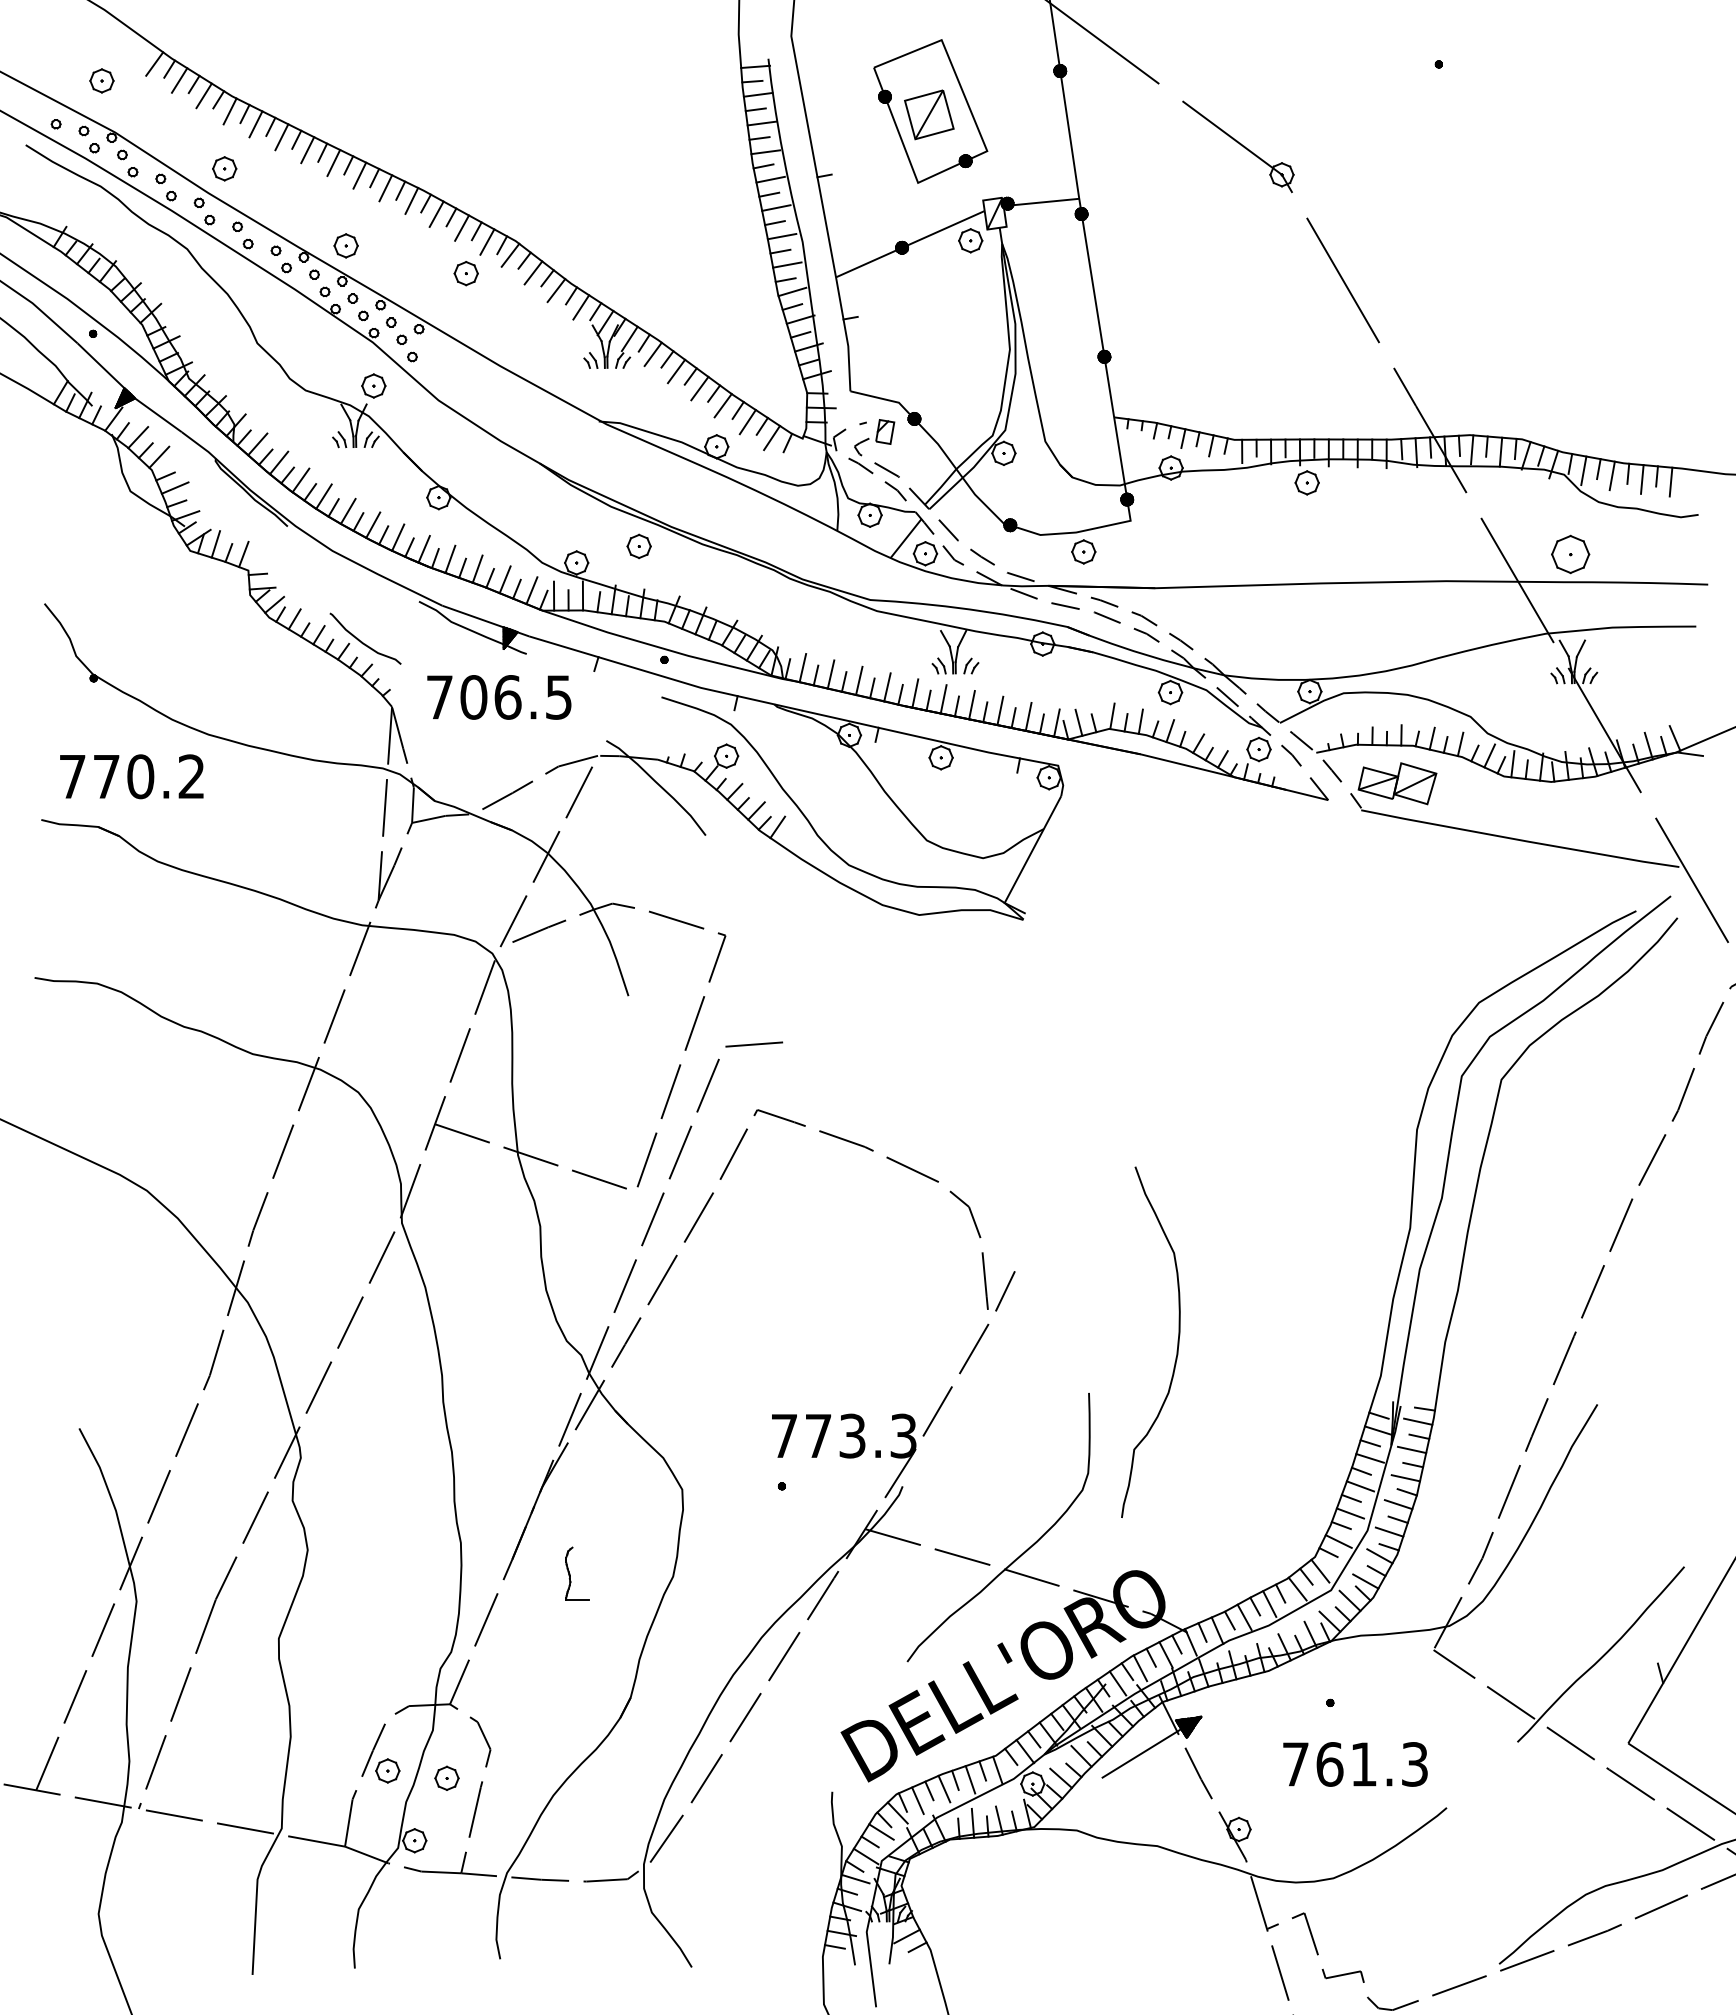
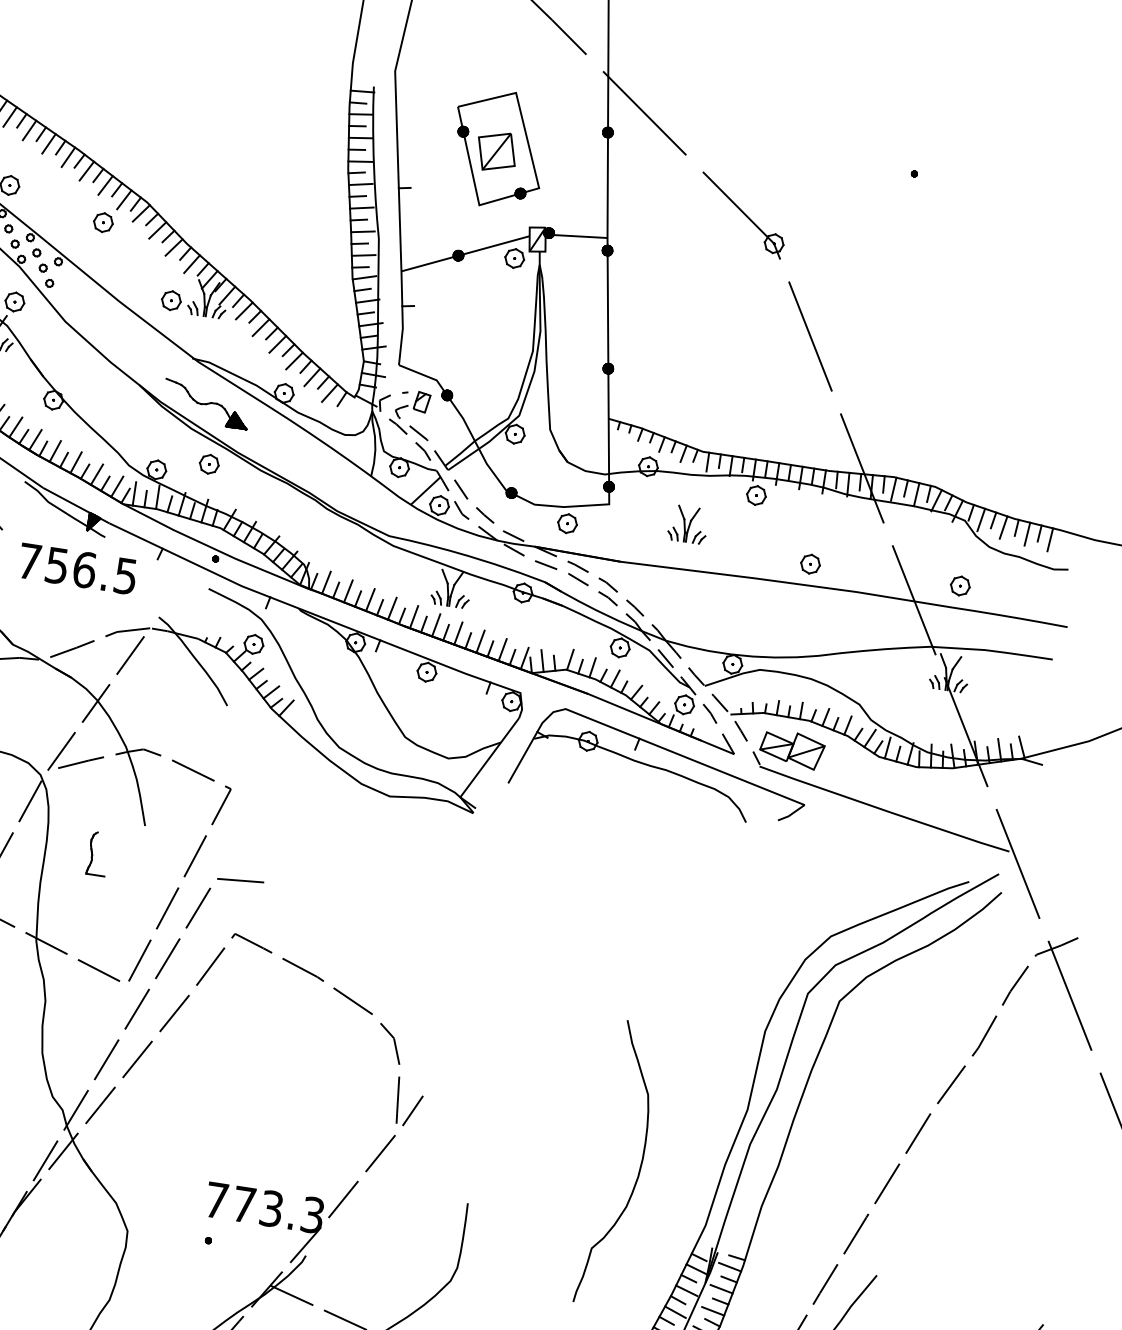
part: (562, 354) -> (171, 299), added
part: (624, 474) -> (206, 404), added
part: (1229, 530) -> (687, 524), added
part: (1570, 554) -> (960, 585), size x0.62
part: (1384, 555) -> (809, 563), added
text: (473, 697) -> (56, 565), 706.5 -> 756.5
part: (1241, 827) -> (660, 765), added
curve: (1177, 1341) -> (639, 1166), moved
part: (570, 1573) -> (93, 853), moved

